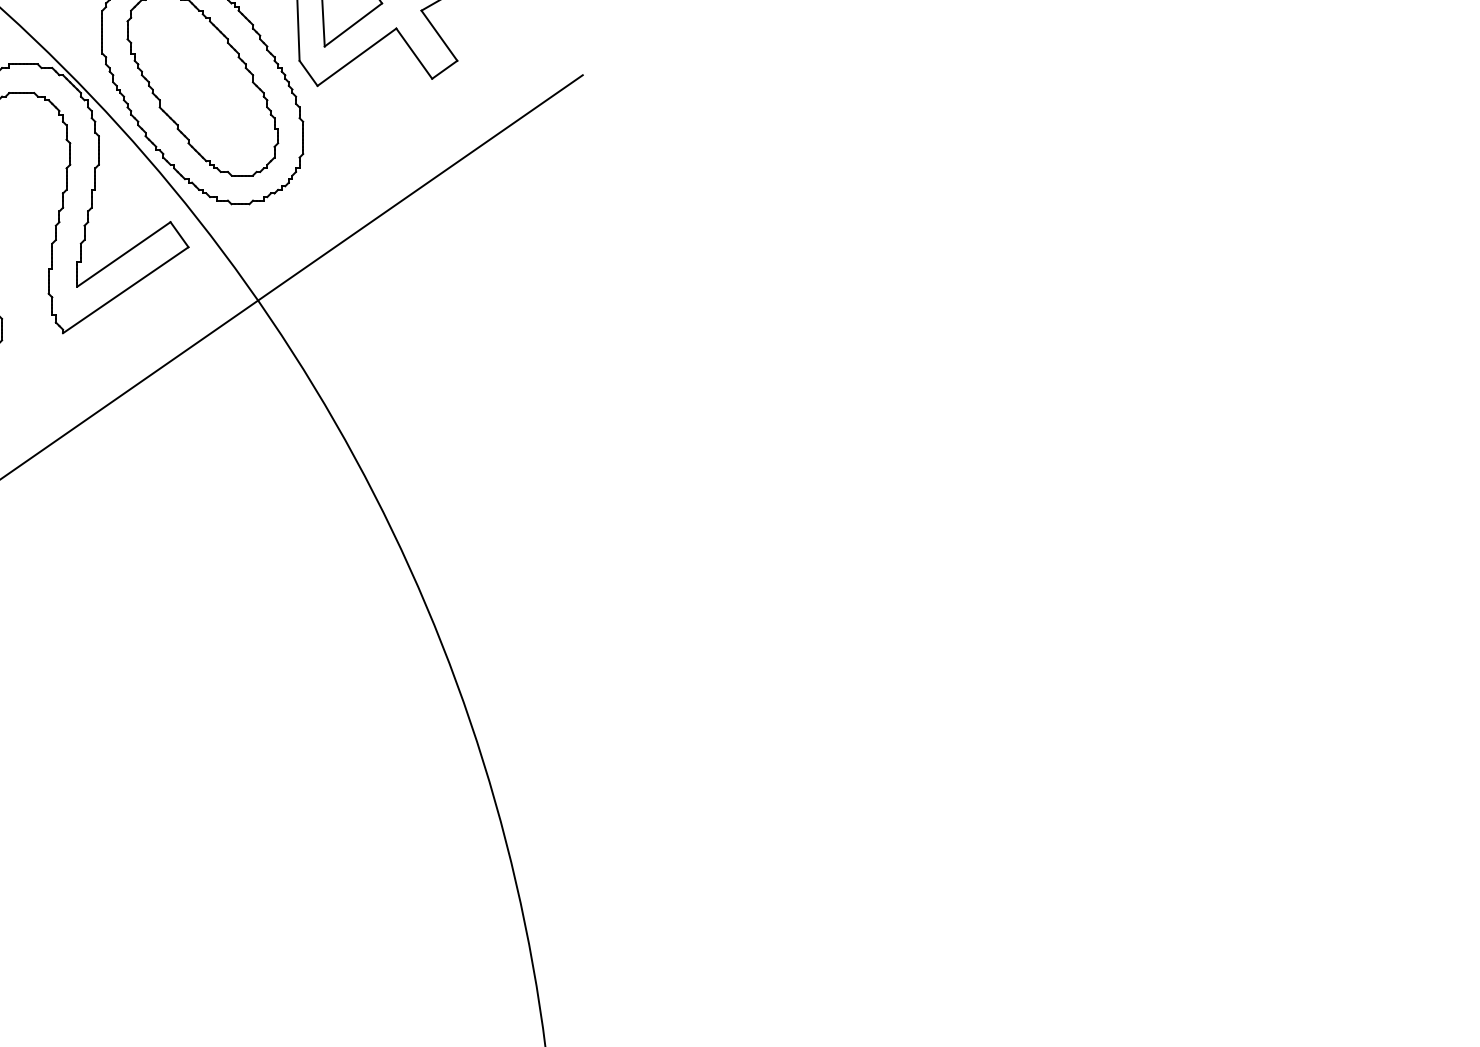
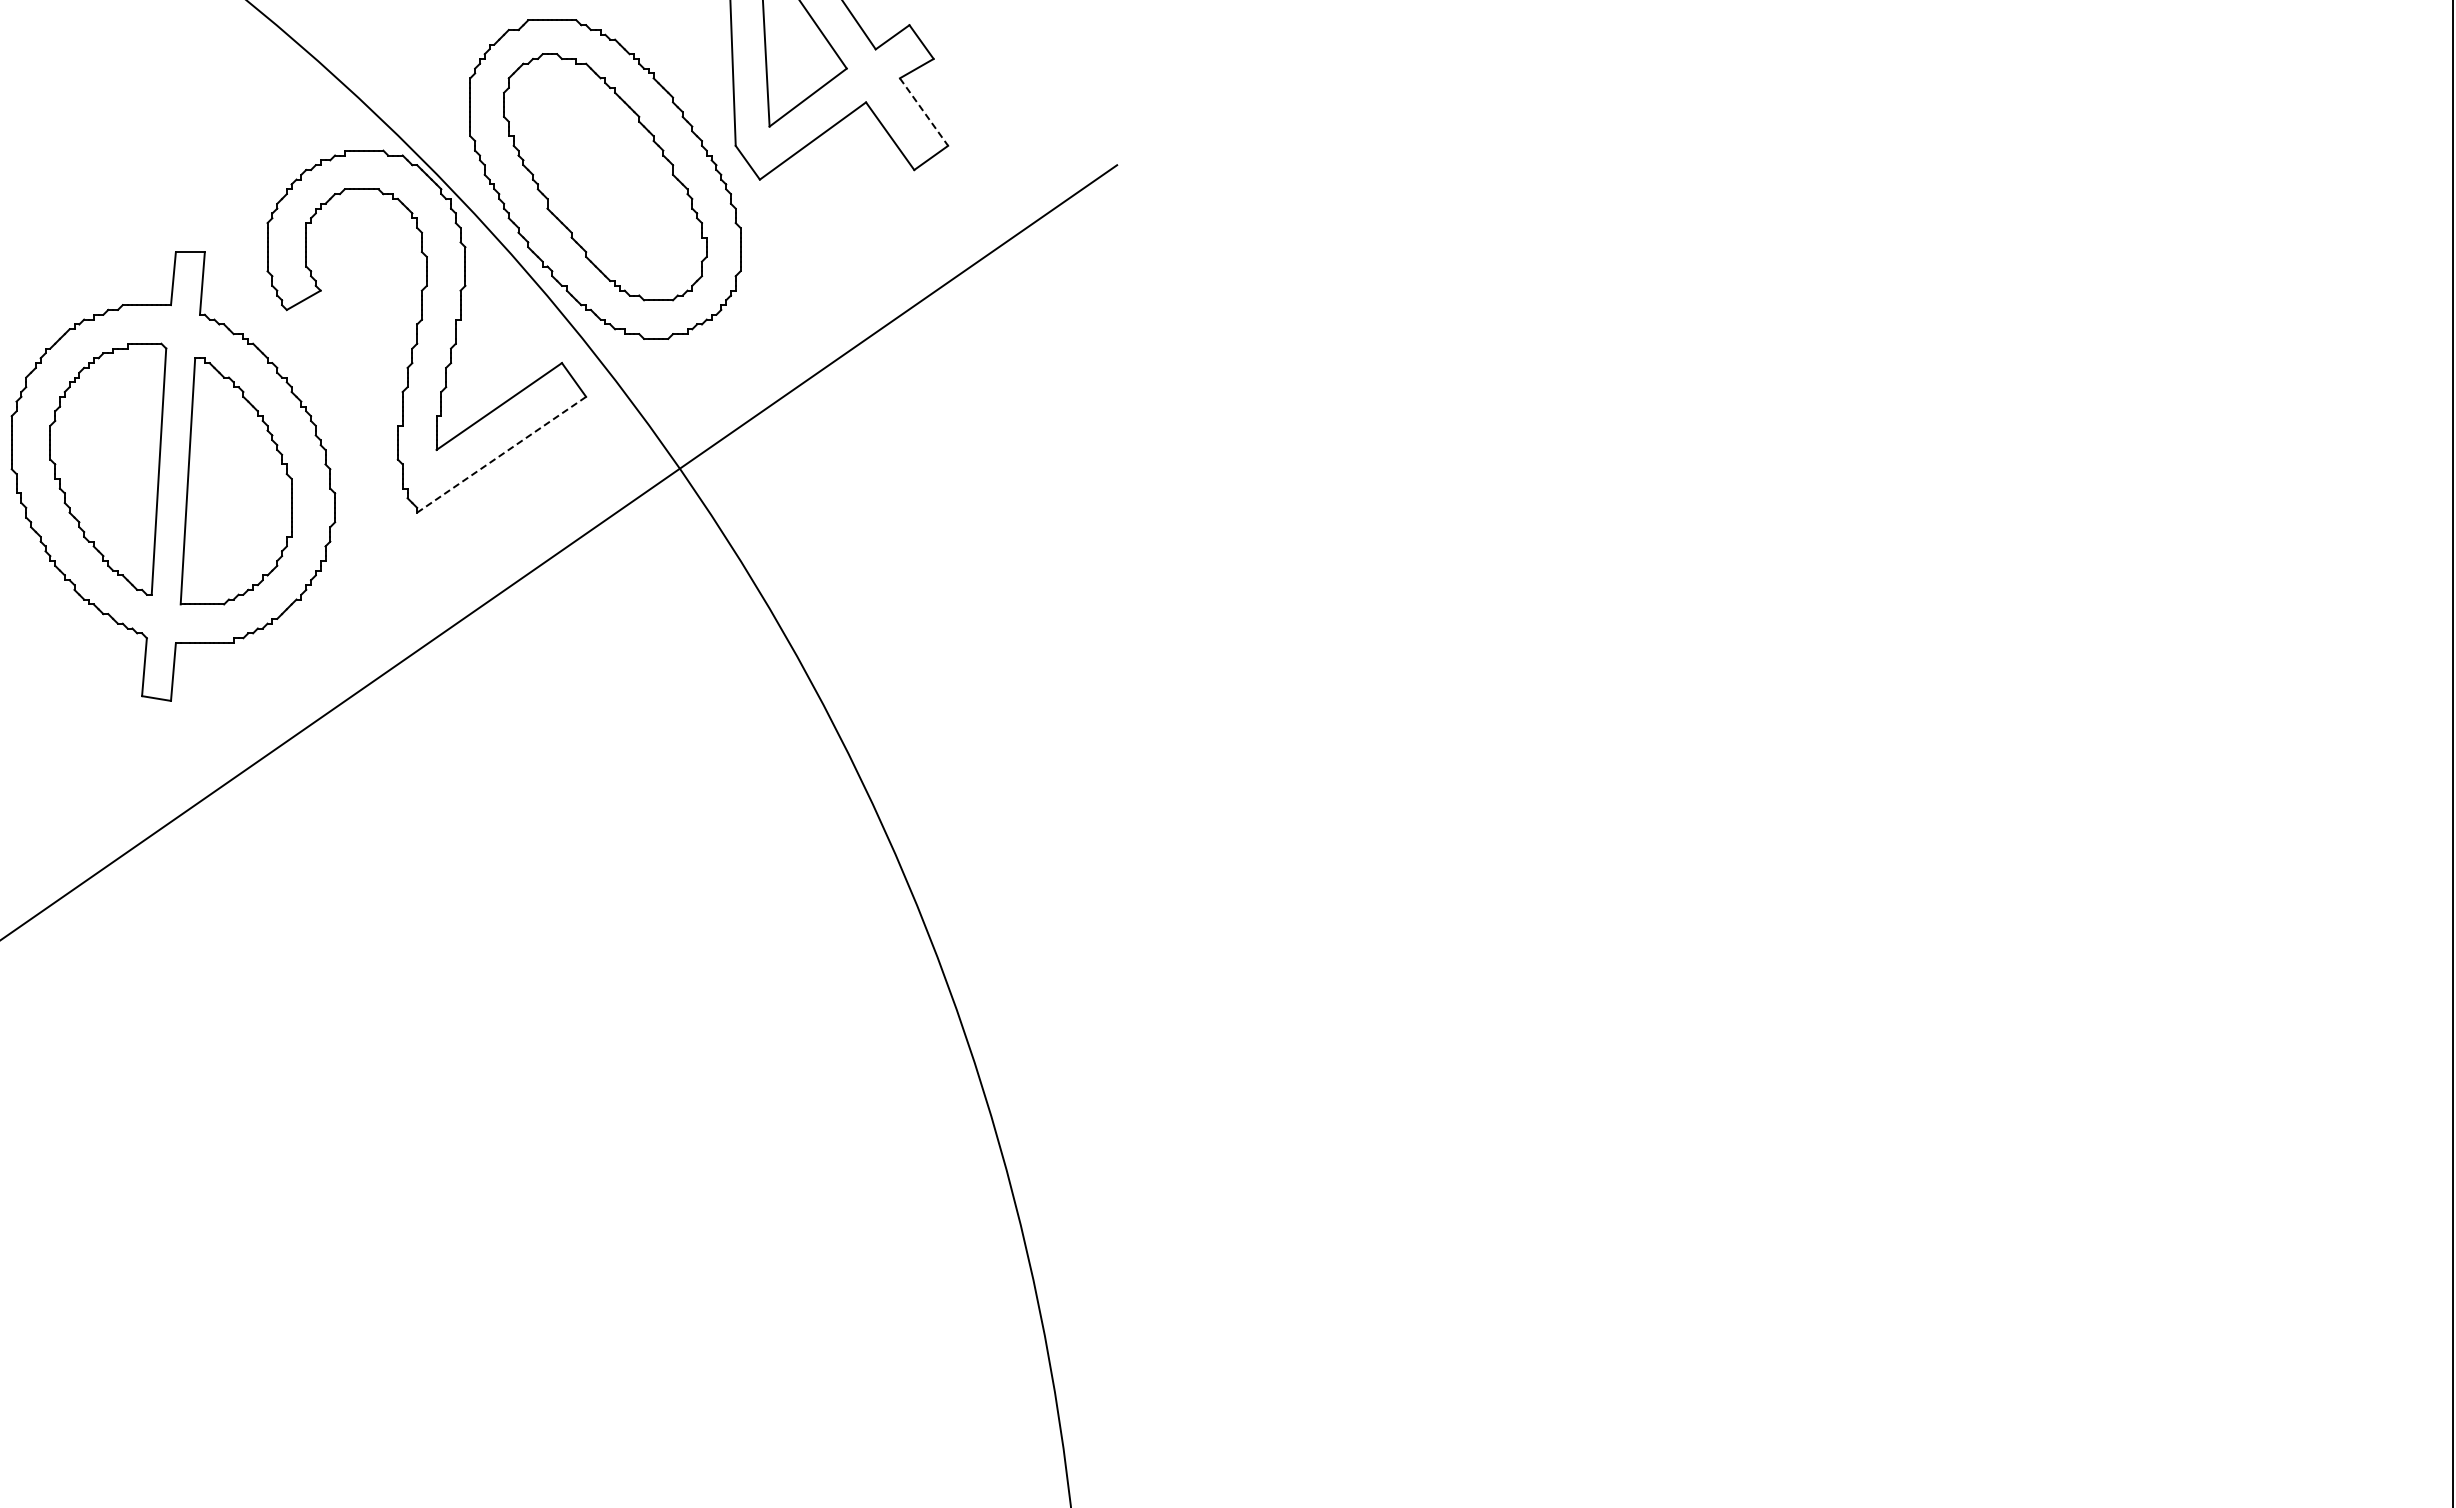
line: (439, 36) -> (924, 112), solid -> dashed
line: (125, 290) -> (501, 455), solid -> dashed

